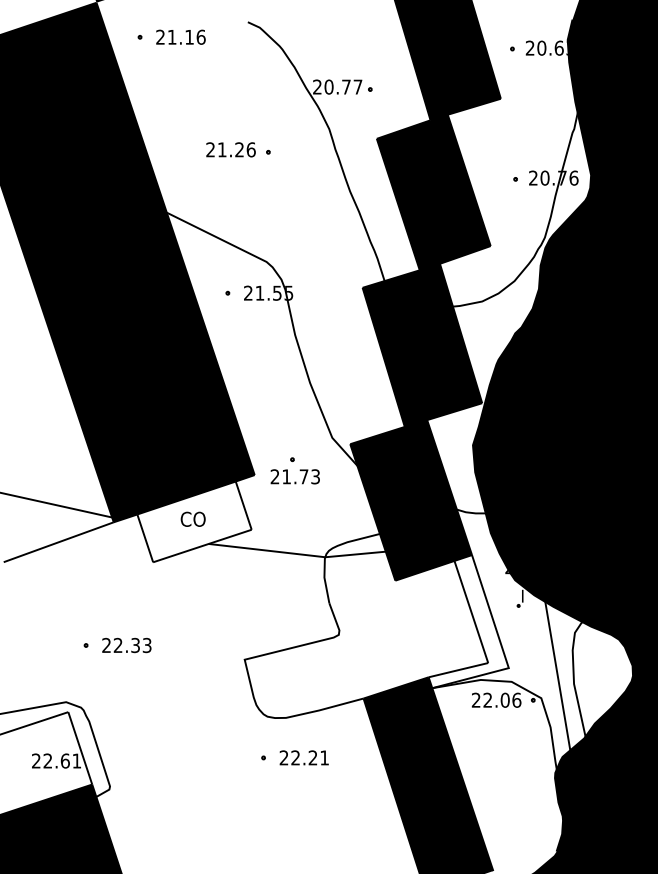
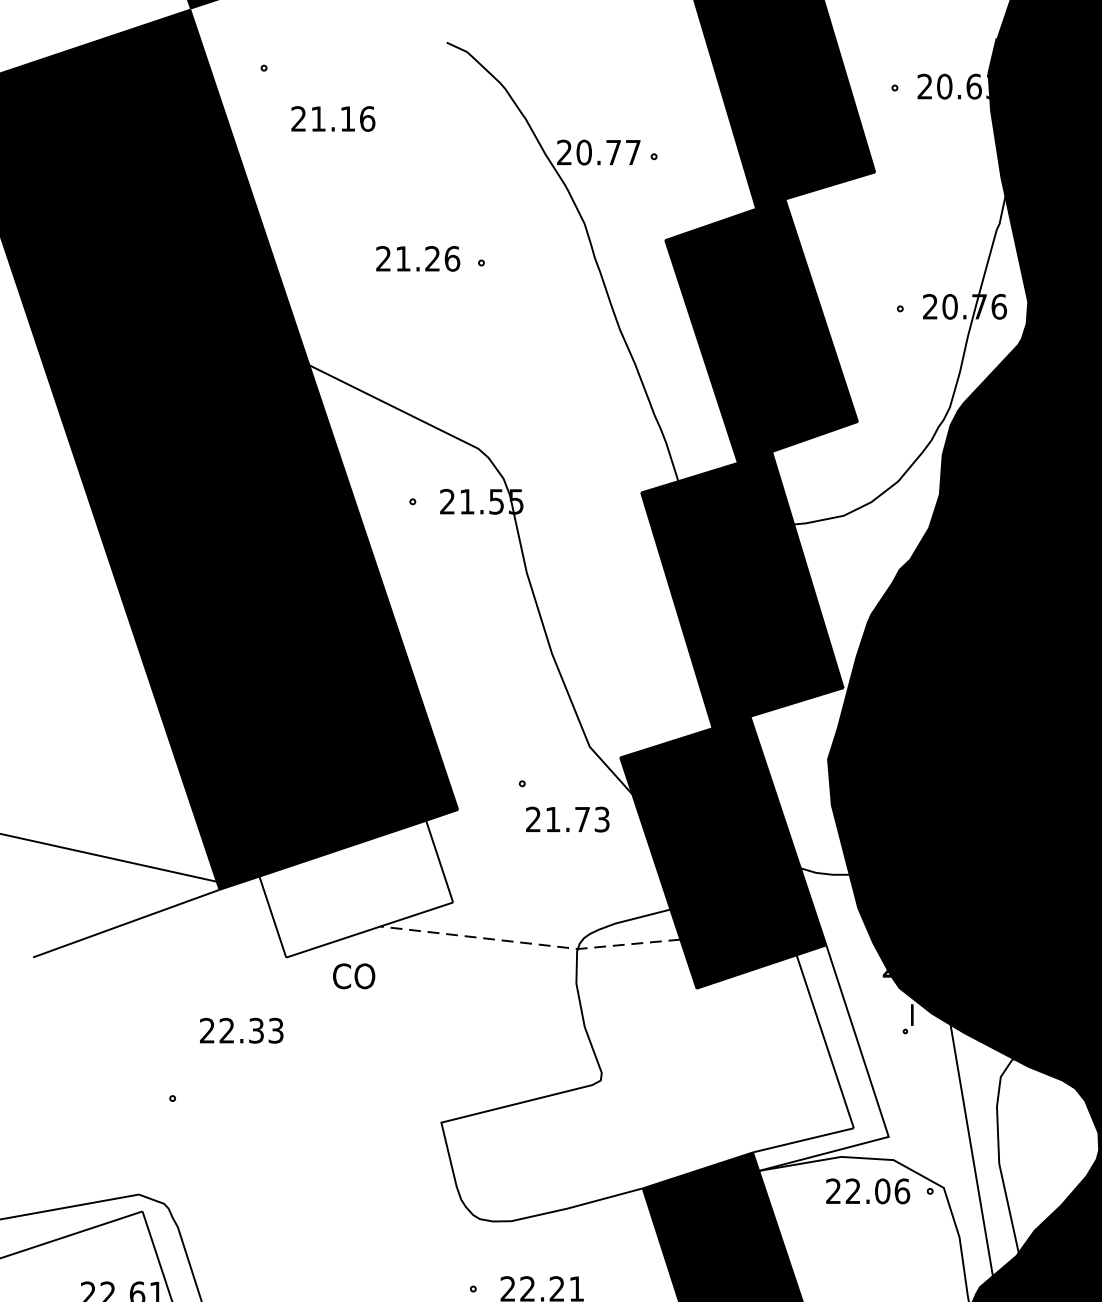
text: (180, 36) -> (332, 117), moved
text: (294, 476) -> (566, 819), moved
text: (192, 518) -> (352, 974), moved
line: (297, 554) -> (530, 944), solid -> dashed
text: (126, 645) -> (241, 1030), moved

